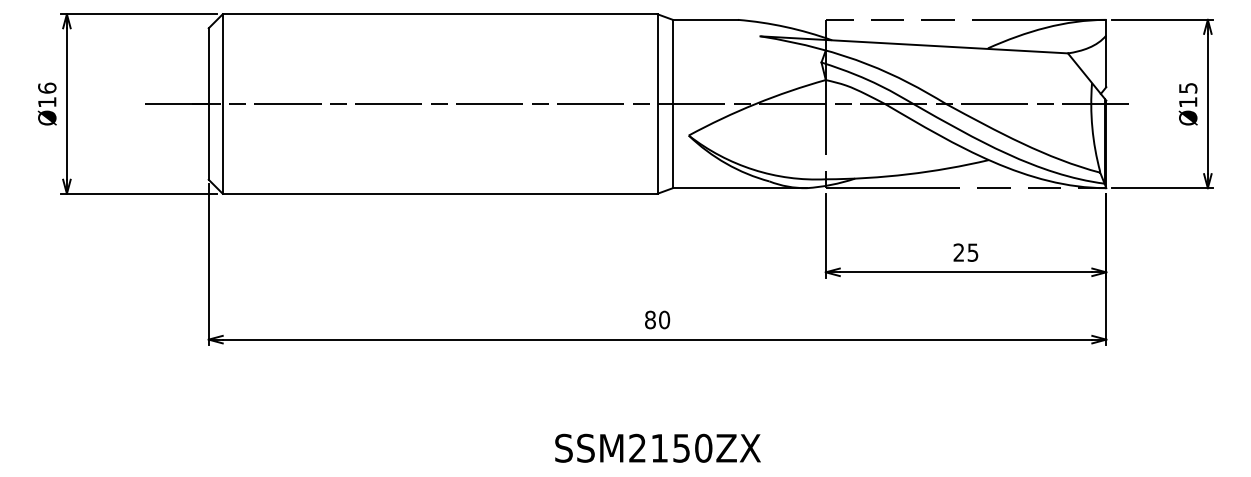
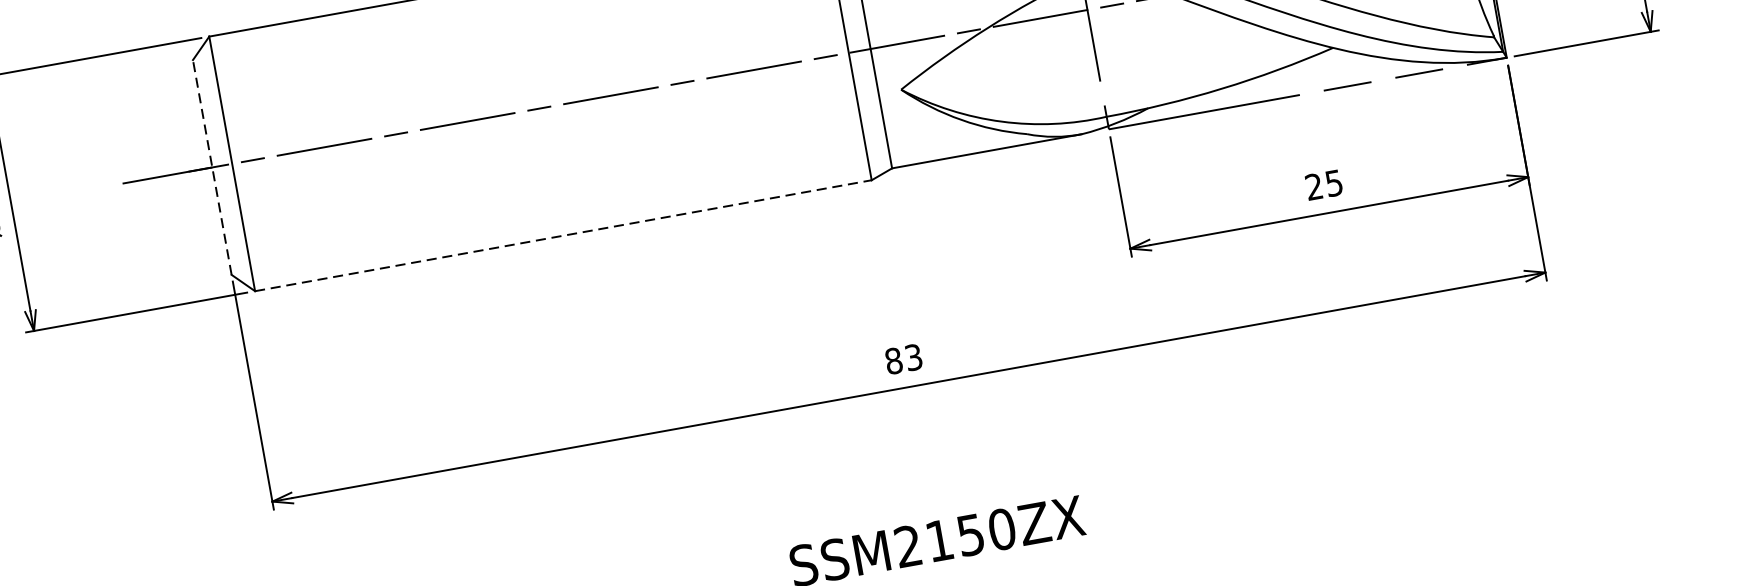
line: (208, 104) -> (212, 168), solid -> dashed
line: (440, 193) -> (563, 235), solid -> dashed
text: (664, 319) -> (913, 356), 80 -> 83

